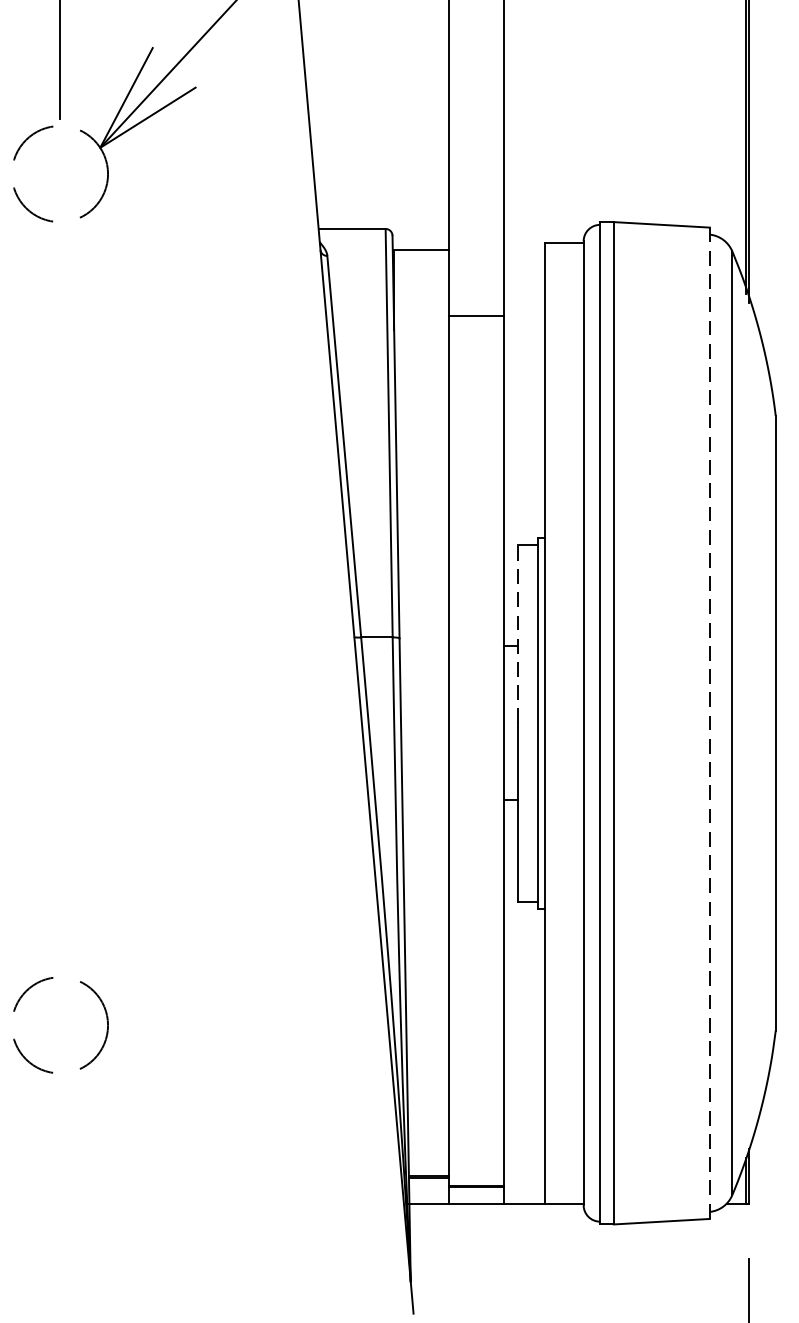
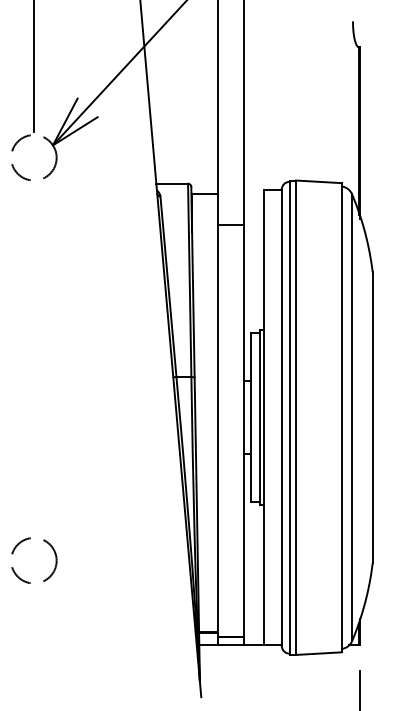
line: (517, 634) -> (250, 375), dashed -> solid
line: (709, 722) -> (341, 417), dashed -> solid

